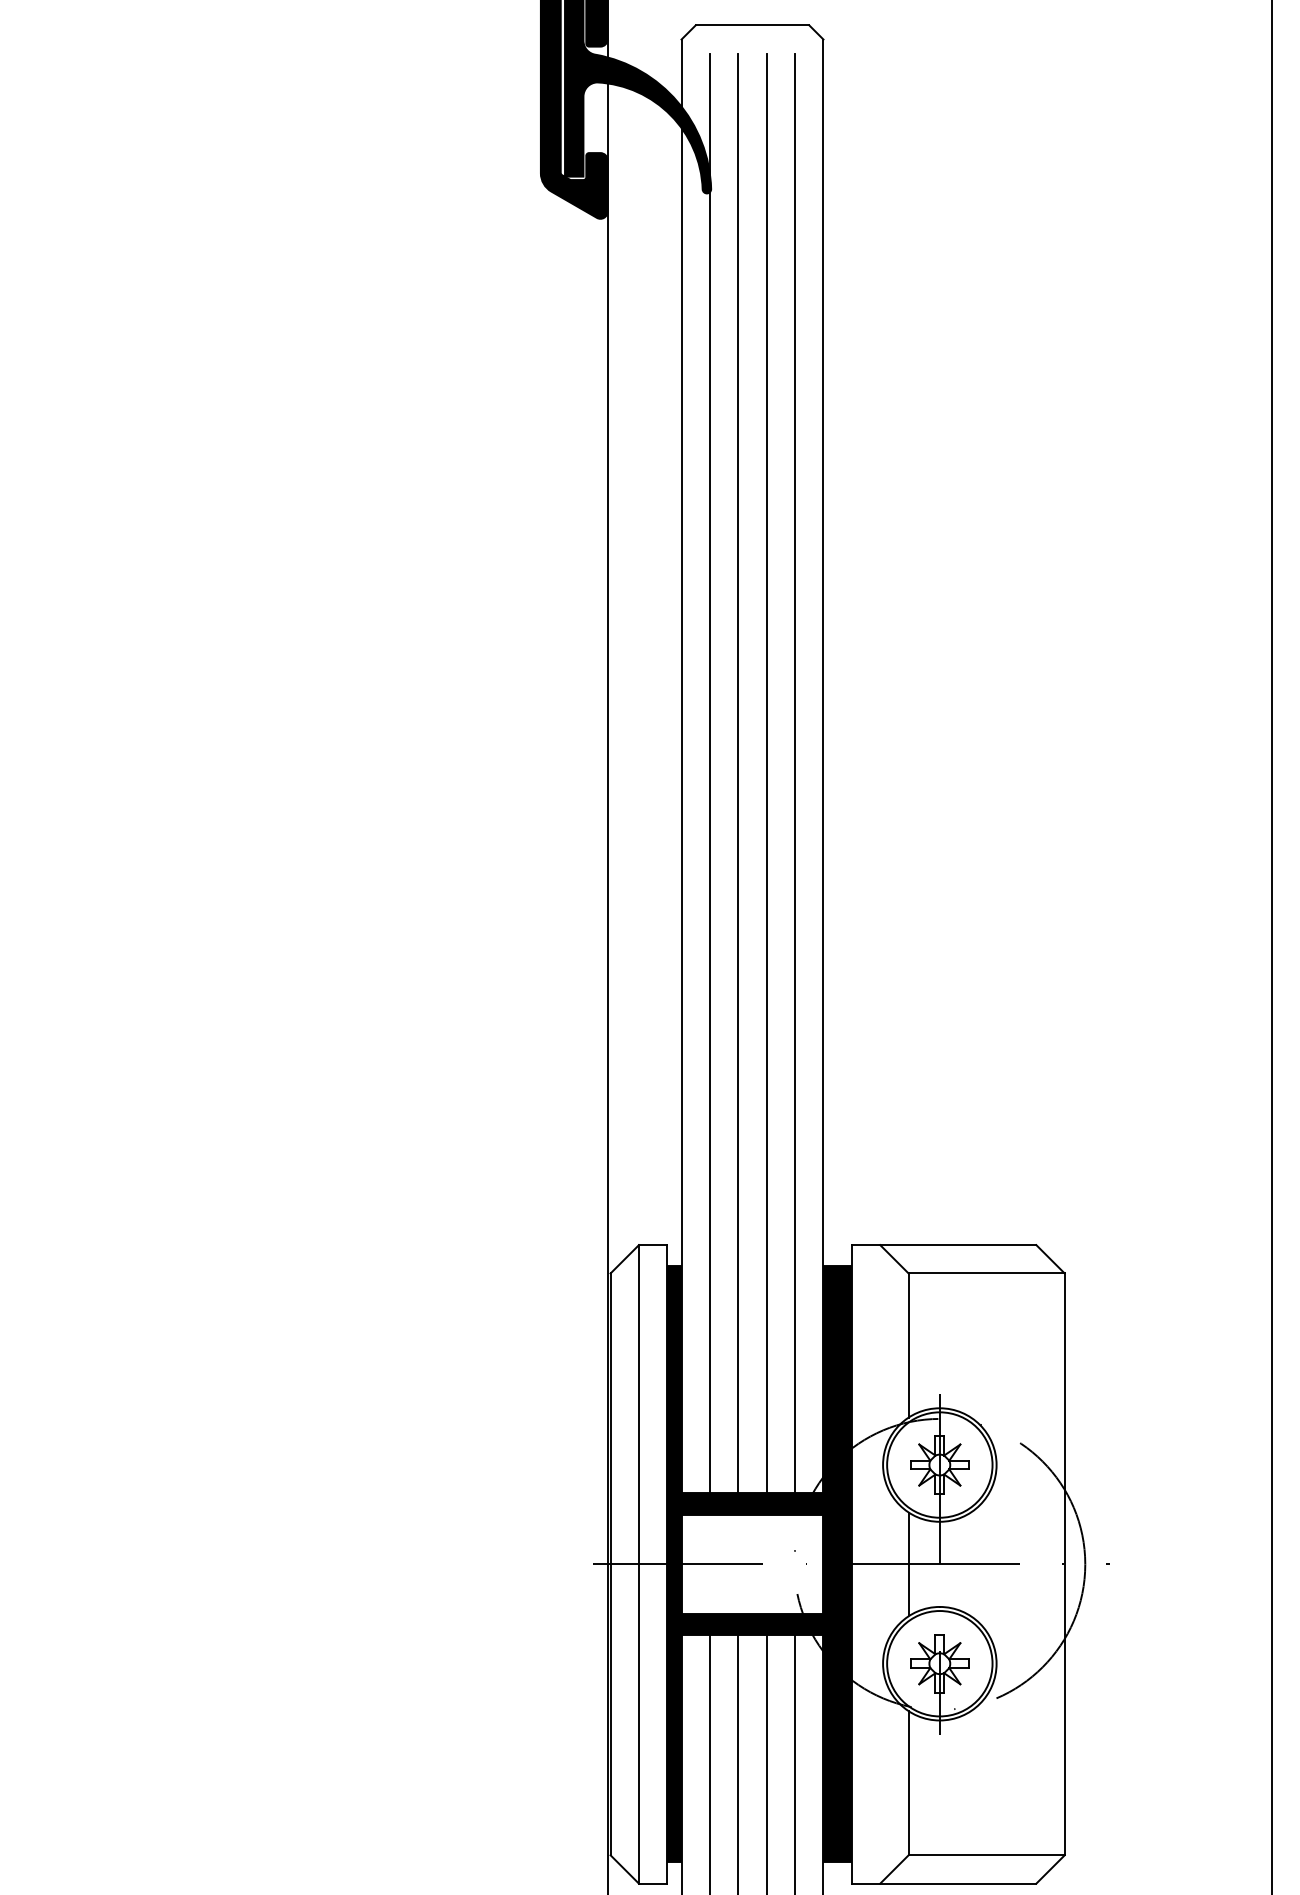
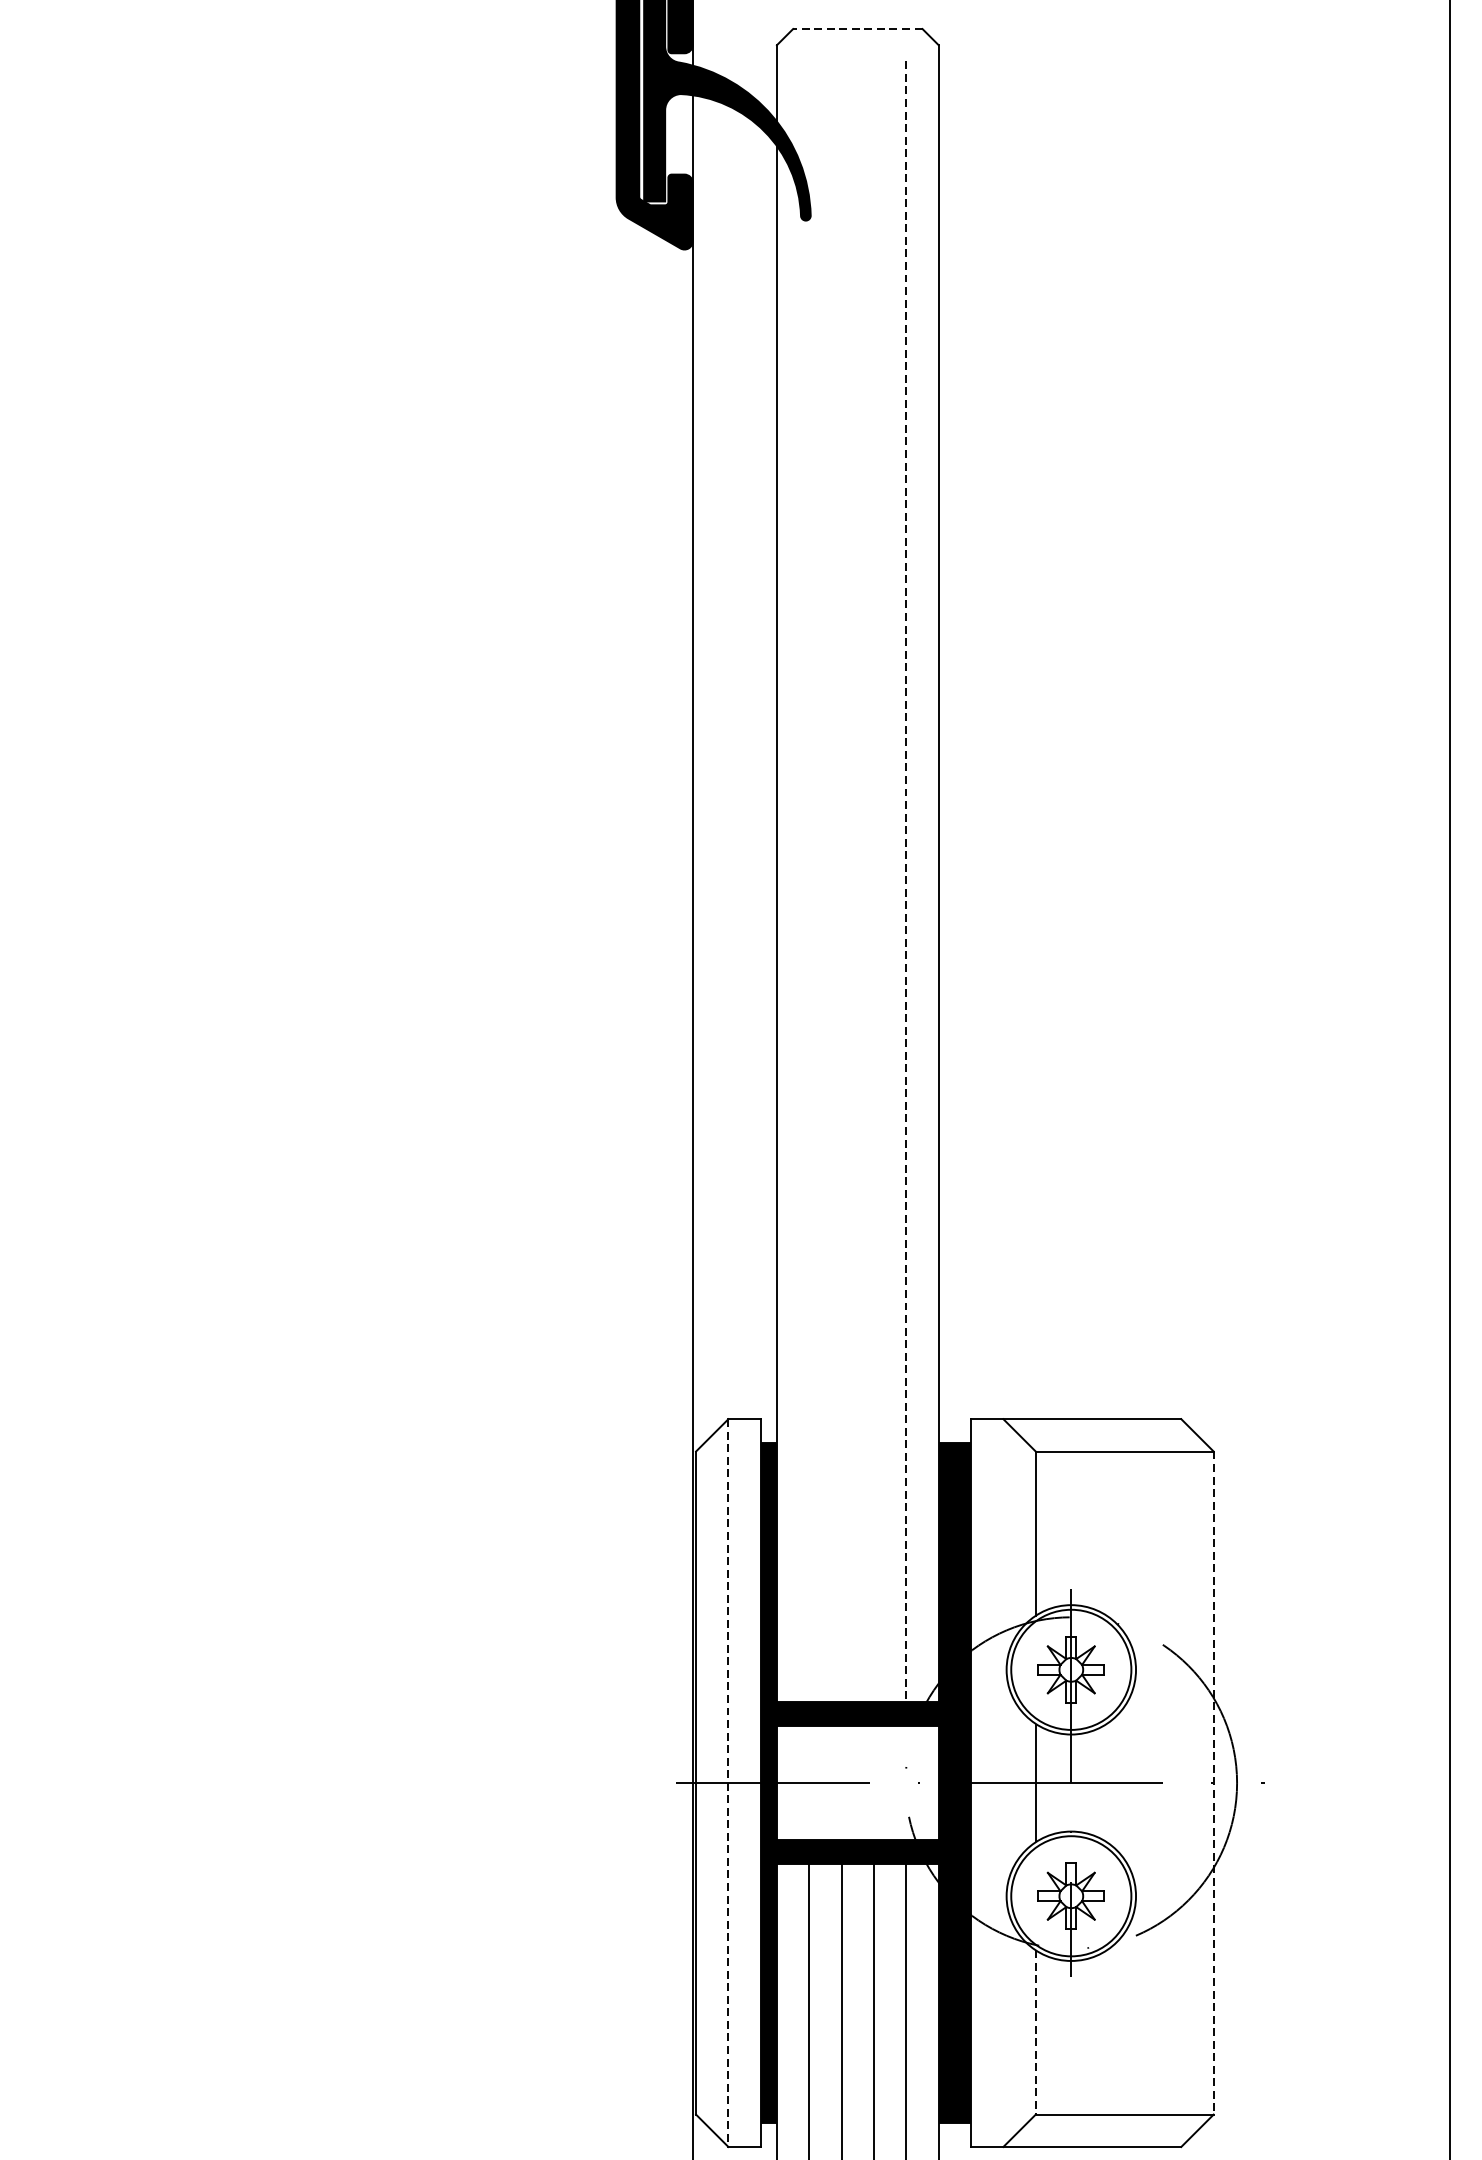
line: (752, 25) -> (857, 29), solid -> dashed
line: (709, 773) -> (808, 881), removed
line: (738, 773) -> (841, 881), removed
line: (766, 773) -> (873, 881), removed
line: (795, 773) -> (906, 881), solid -> dashed
line: (638, 1564) -> (727, 1783), solid -> dashed
line: (1064, 1564) -> (1213, 1783), solid -> dashed
line: (908, 1783) -> (1035, 2032), solid -> dashed

